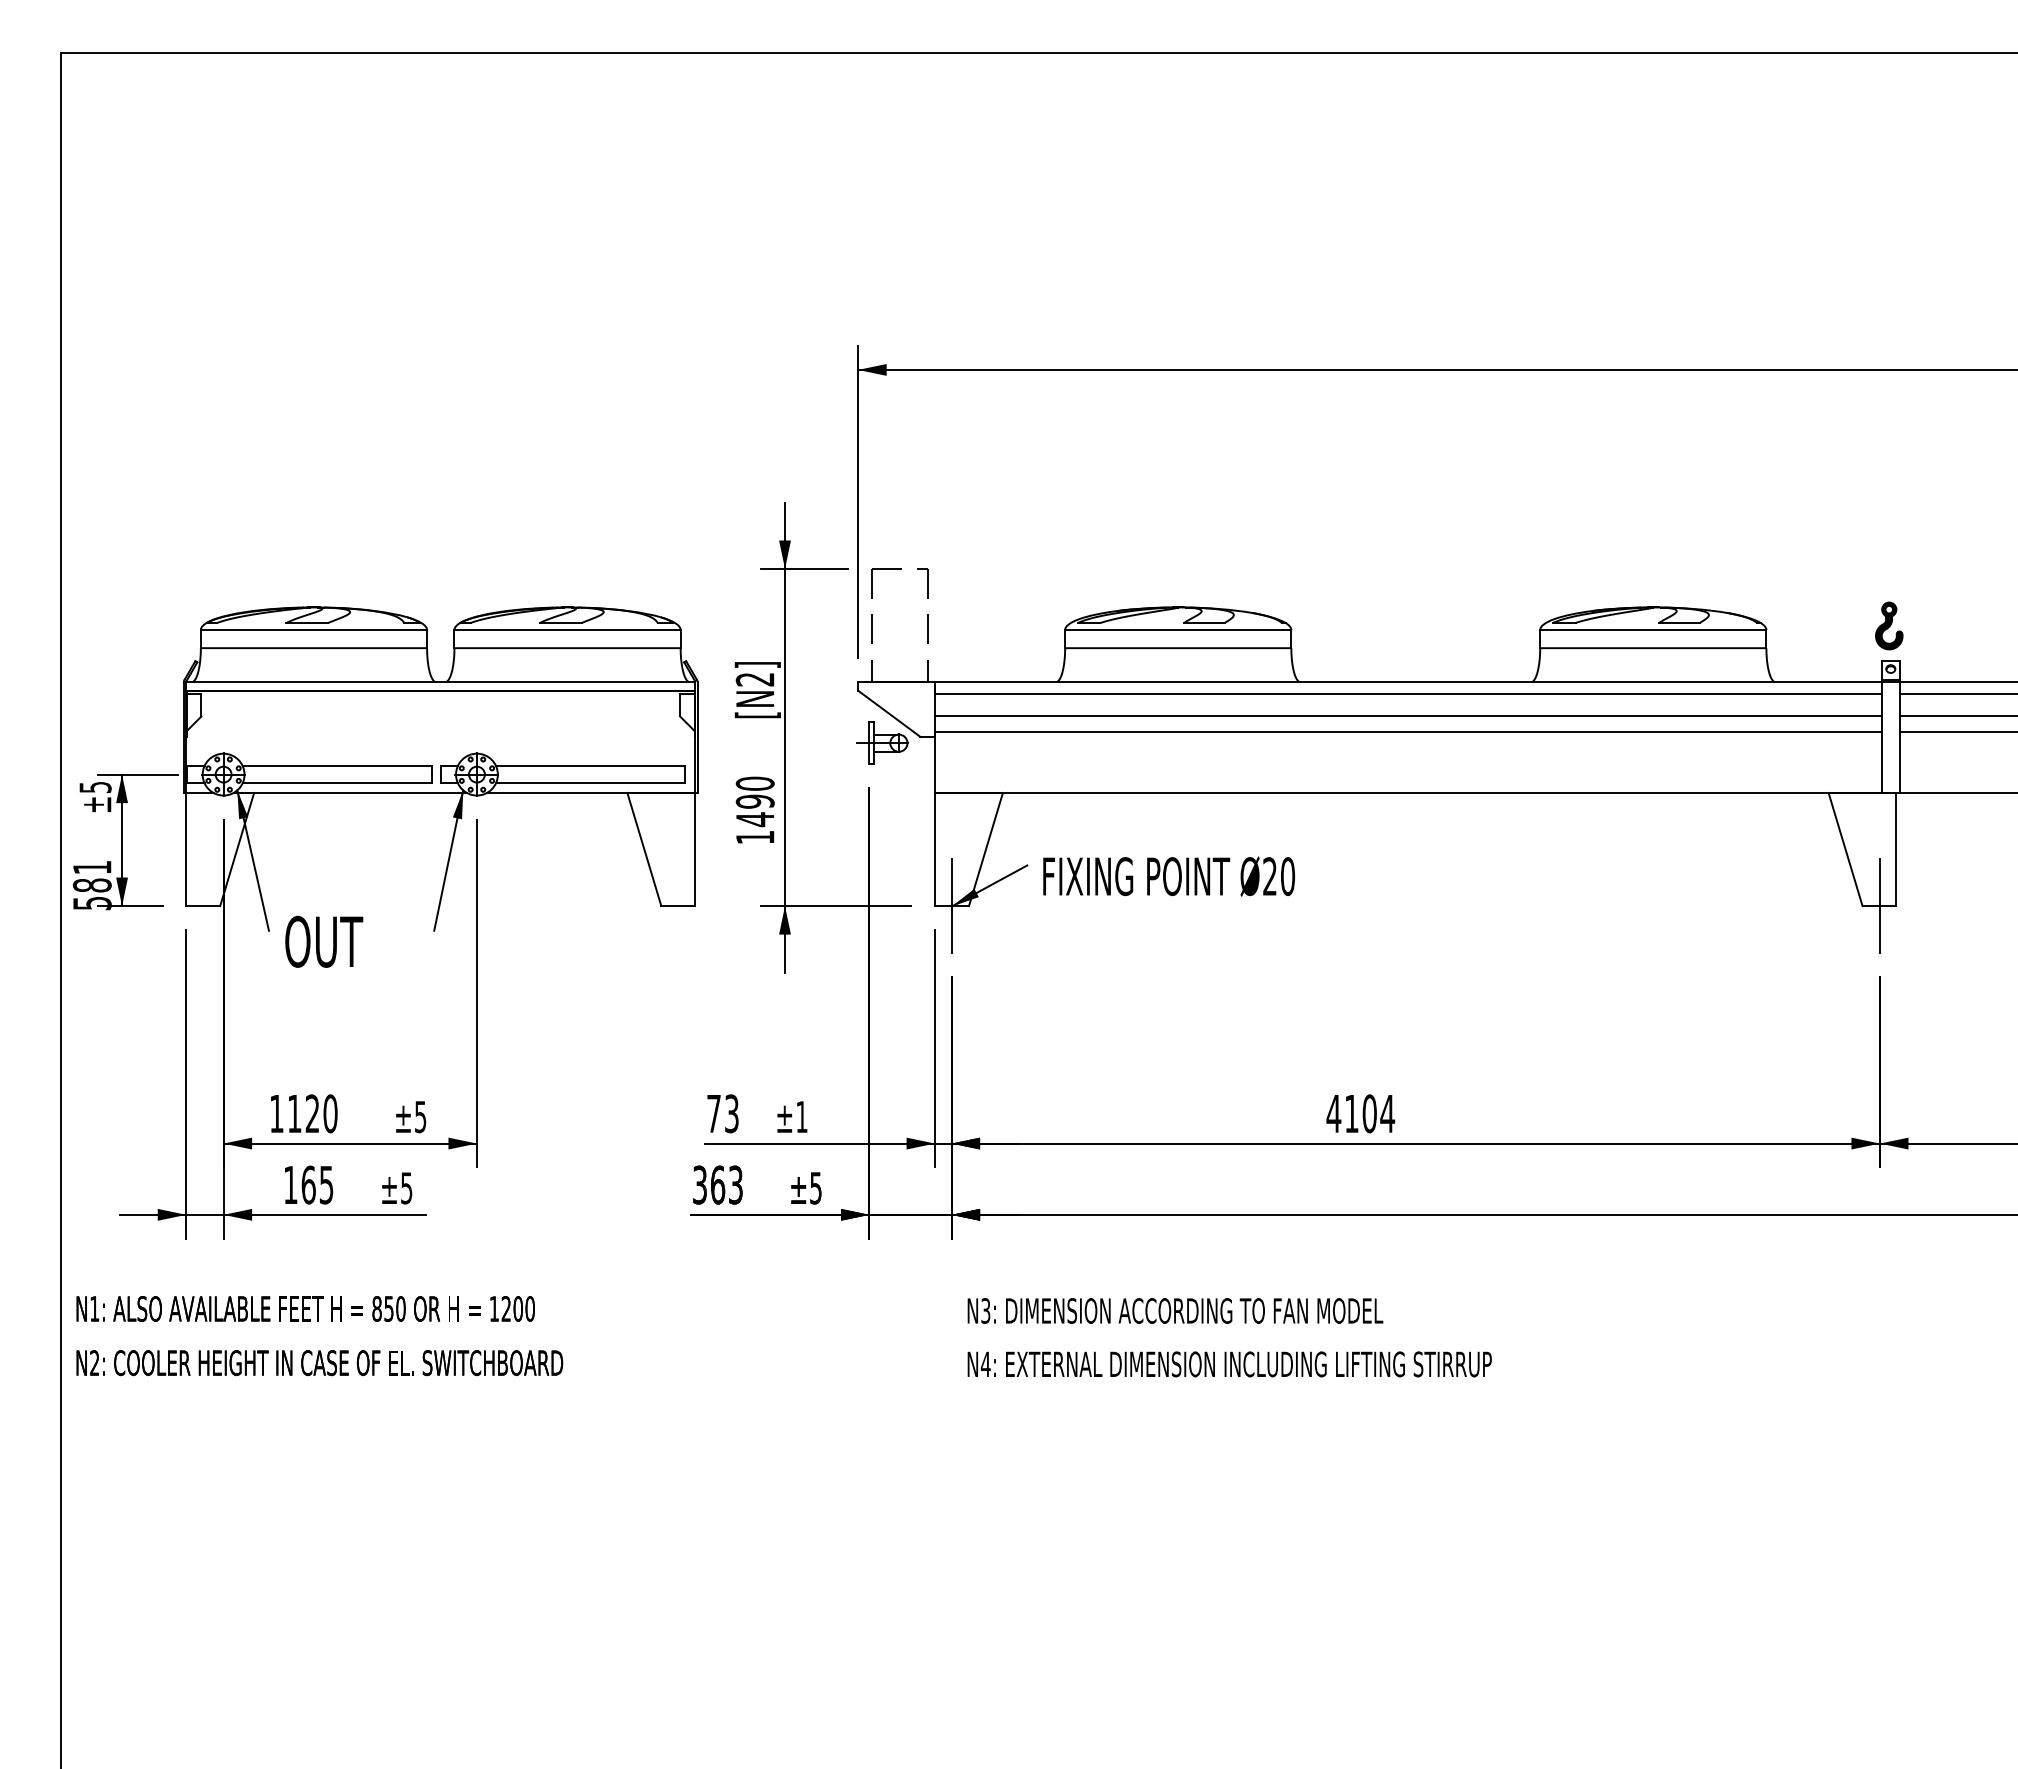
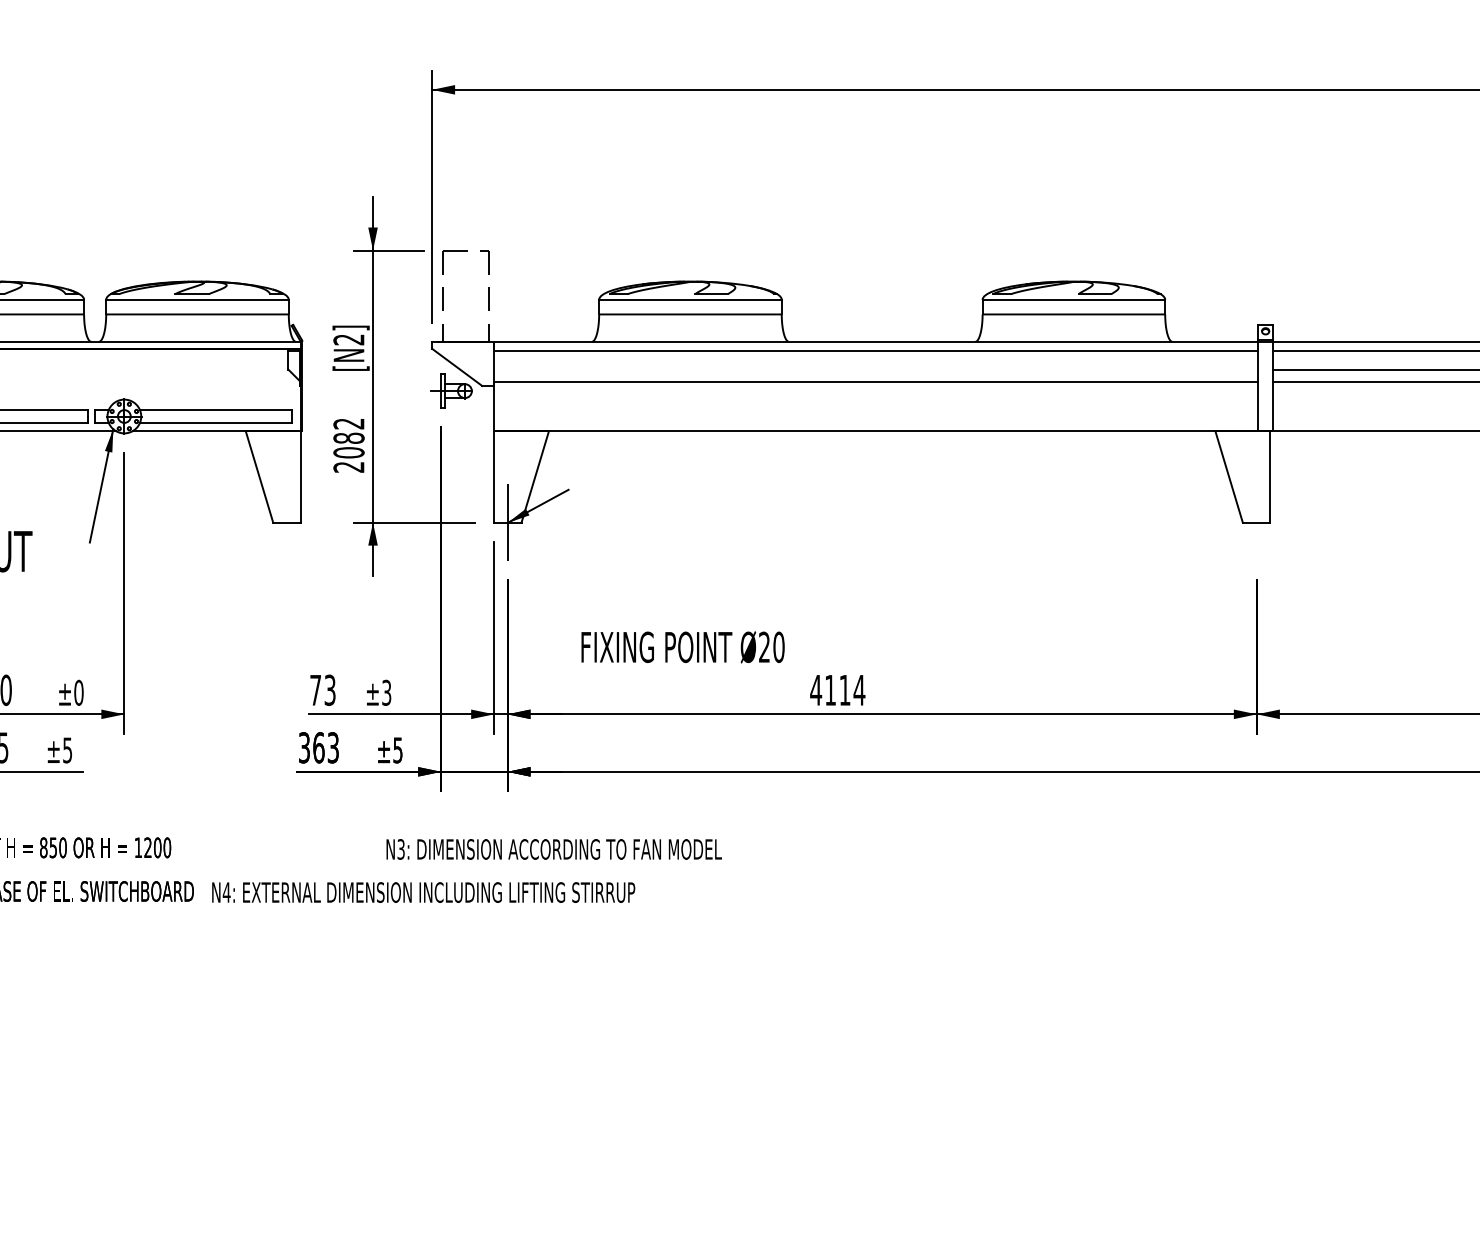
part: (1889, 625) -> (1264, 296), removed
line: (1408, 716) -> (876, 369), removed
text: (754, 810) -> (348, 445), 1490 -> 2082
text: (1169, 876) -> (683, 647), moved
line: (1879, 905) -> (1256, 522), removed
text: (1369, 1113) -> (844, 690), 4104 -> 4114
text: (420, 1116) -> (78, 692), ±5 -> ±0
text: (801, 1116) -> (386, 692), ±1 -> ±3
text: (1175, 1310) -> (554, 849), moved
text: (1229, 1364) -> (423, 892), moved

